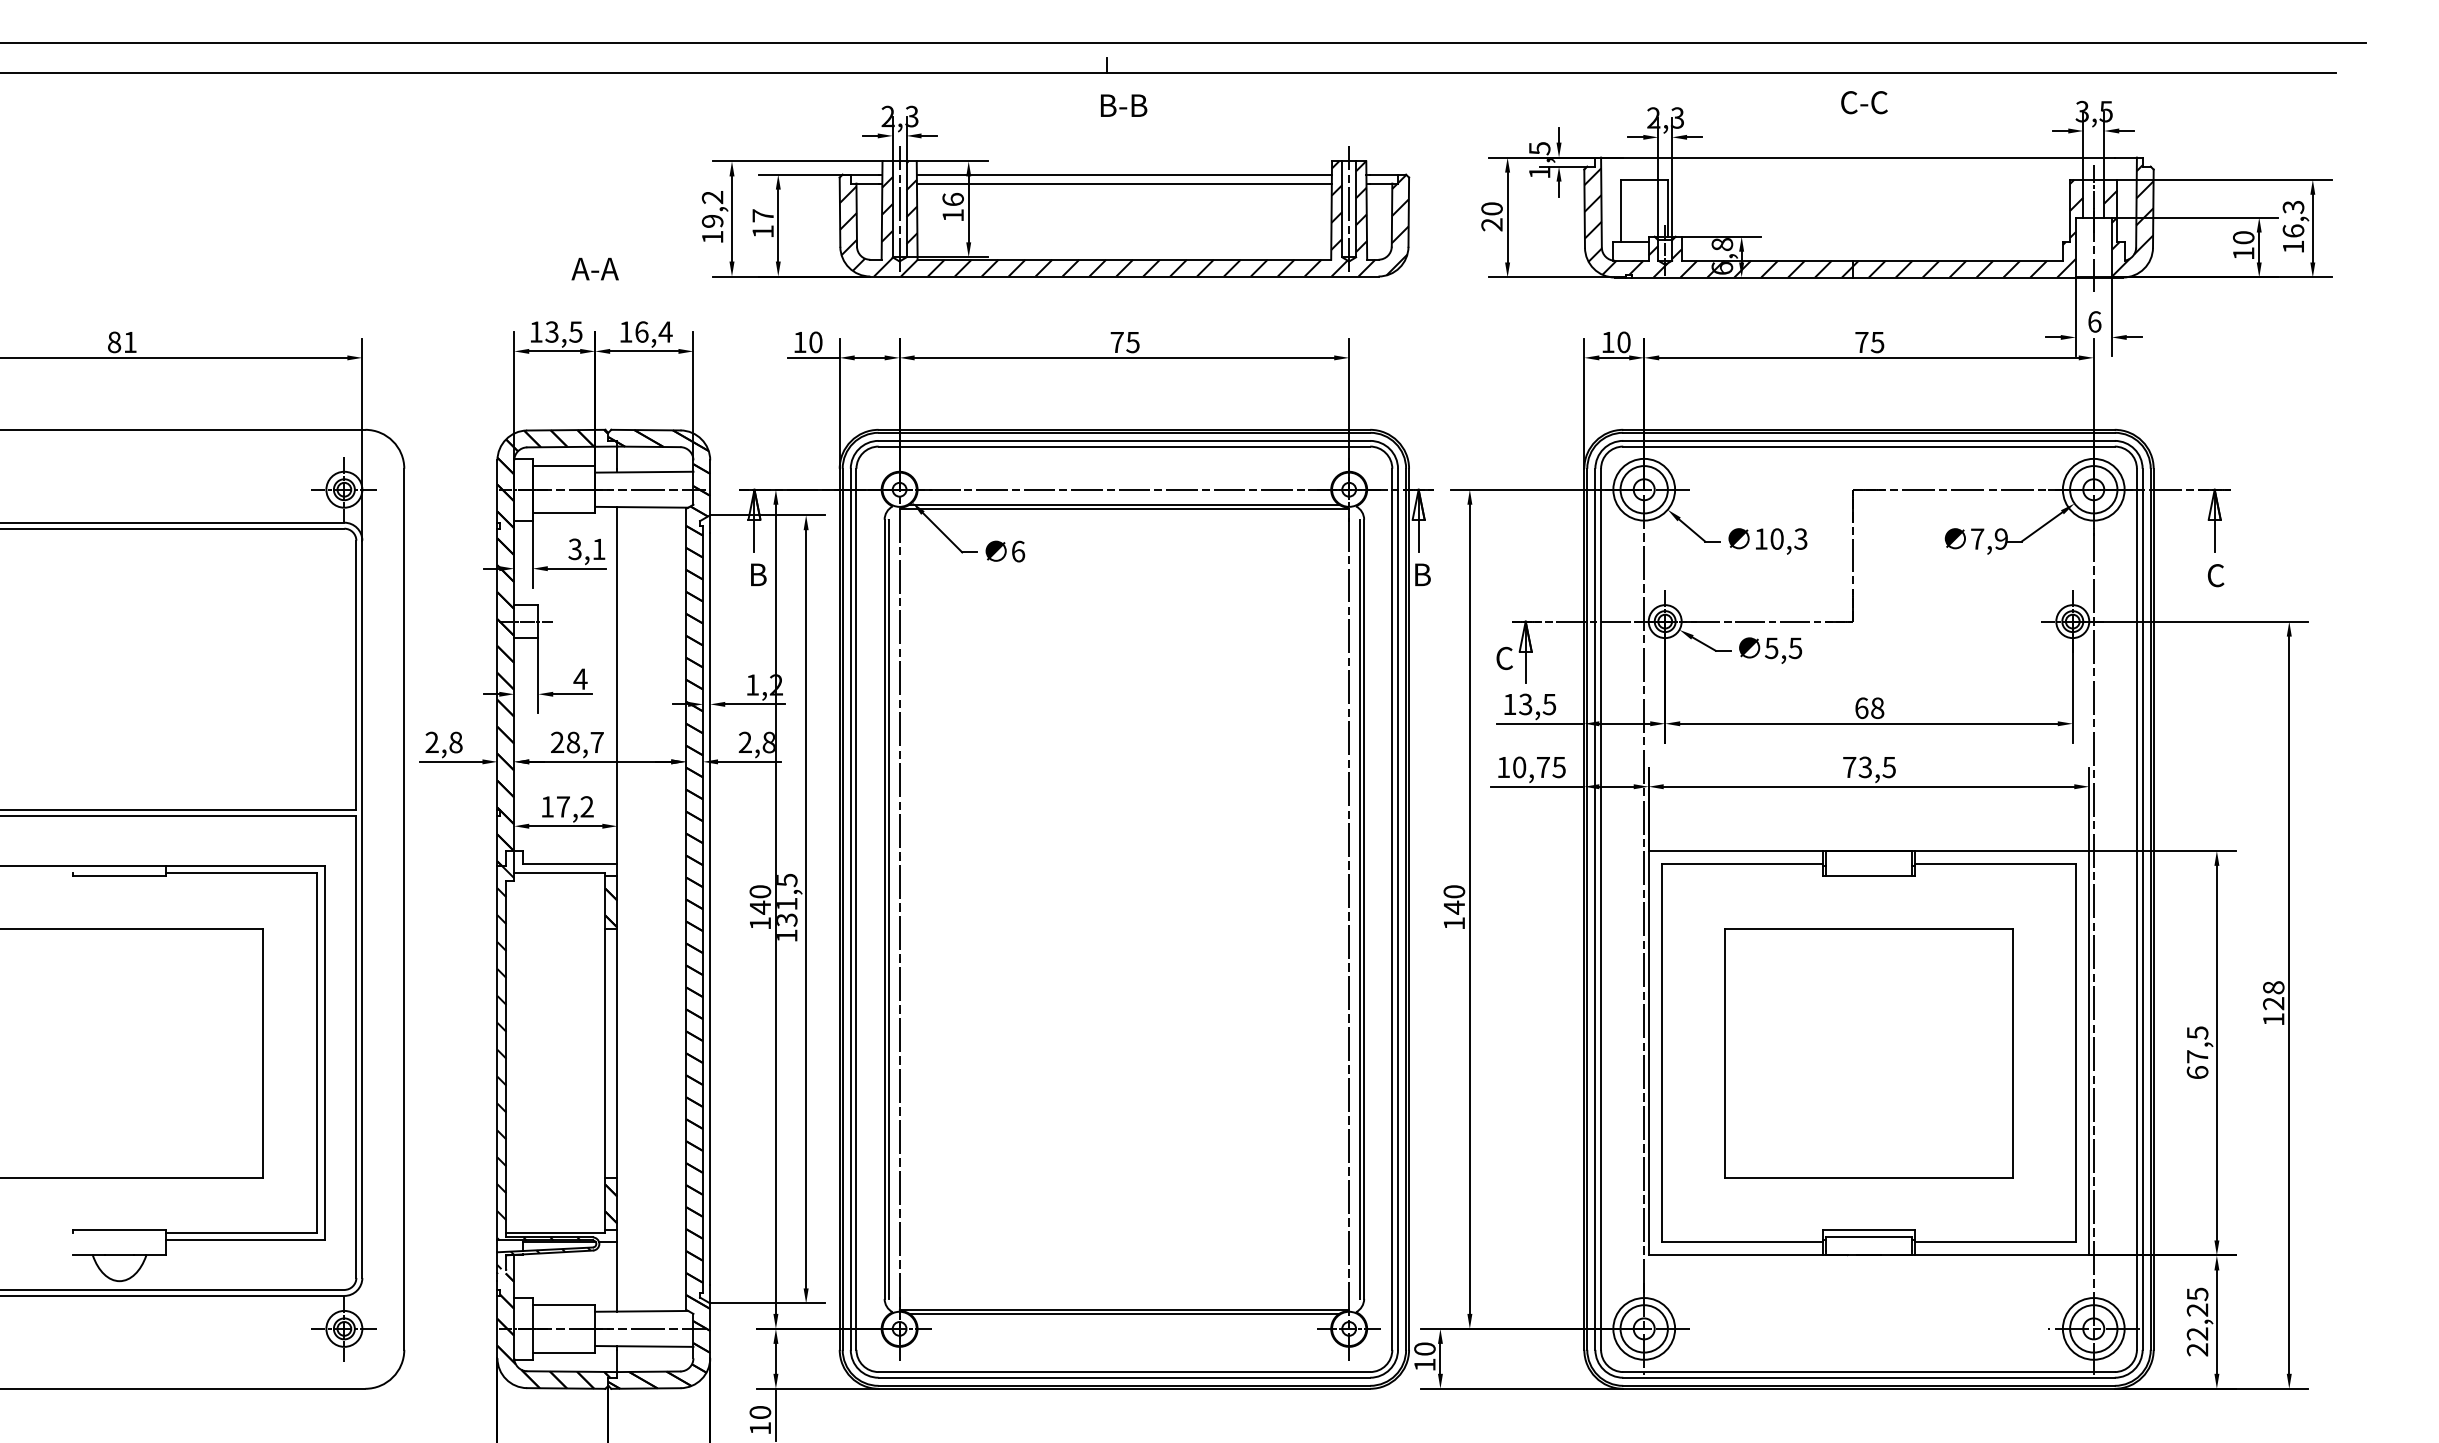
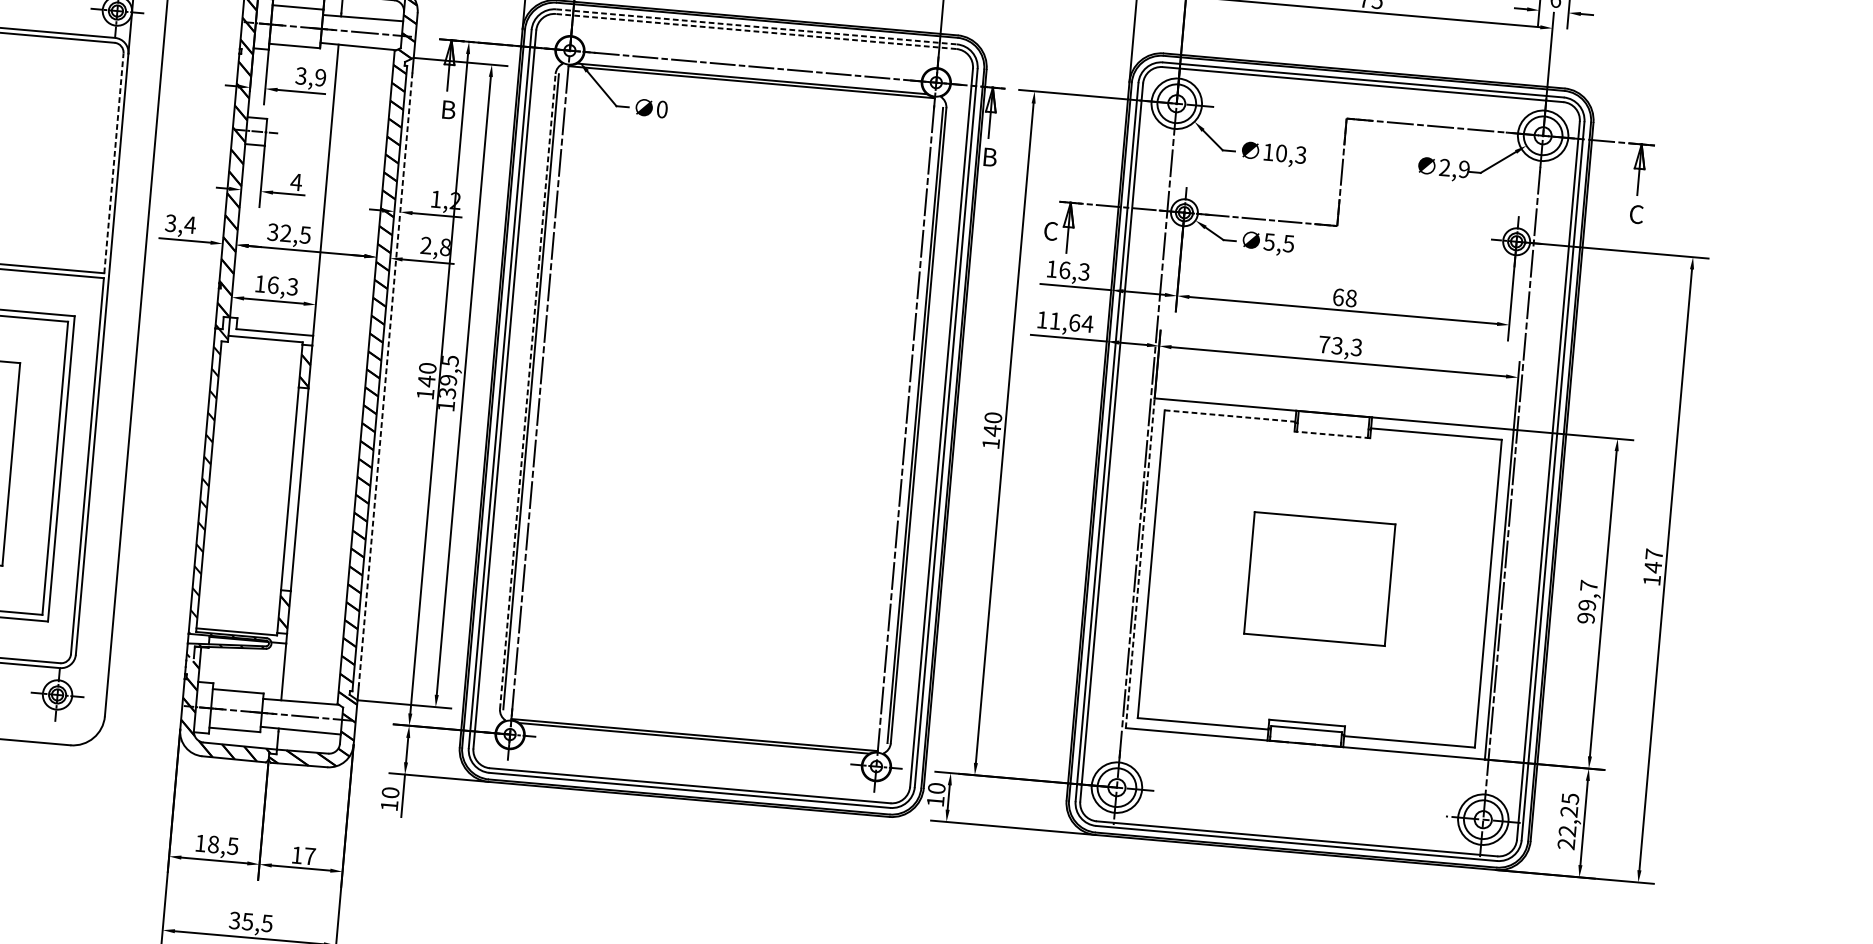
line: (1124, 440) -> (756, 26), solid -> dashed
line: (1124, 446) -> (756, 31), solid -> dashed
text: (1977, 538) -> (1444, 167), 7,9 -> 2,9
text: (598, 549) -> (320, 77), 3,1 -> 3,9
text: (1018, 551) -> (662, 109), 6 -> 0
line: (356, 675) -> (114, 163), solid -> dashed
text: (1537, 704) -> (1074, 271), 13,5 -> 16,3
text: (444, 742) -> (180, 224), 2,8 -> 3,4
text: (576, 742) -> (288, 233), 28,7 -> 32,5
text: (1889, 766) -> (1356, 346), 73,5 -> 73,3
text: (1539, 767) -> (1071, 322), 10,75 -> 11,64
text: (575, 806) -> (283, 285), 17,2 -> 16,3
line: (1742, 864) -> (1230, 416), solid -> dashed
line: (1868, 876) -> (1331, 434), solid -> dashed
text: (787, 903) -> (449, 379), 131,5 -> 139,5
line: (710, 909) -> (385, 379), solid -> dashed
line: (884, 909) -> (527, 391), solid -> dashed
text: (2273, 995) -> (1653, 560), 128 -> 147
line: (1648, 1052) -> (1140, 562), solid -> dashed
text: (2197, 1052) -> (1587, 601), 67,5 -> 99,7
part: (1868, 1053) -> (1319, 579), size x0.6

